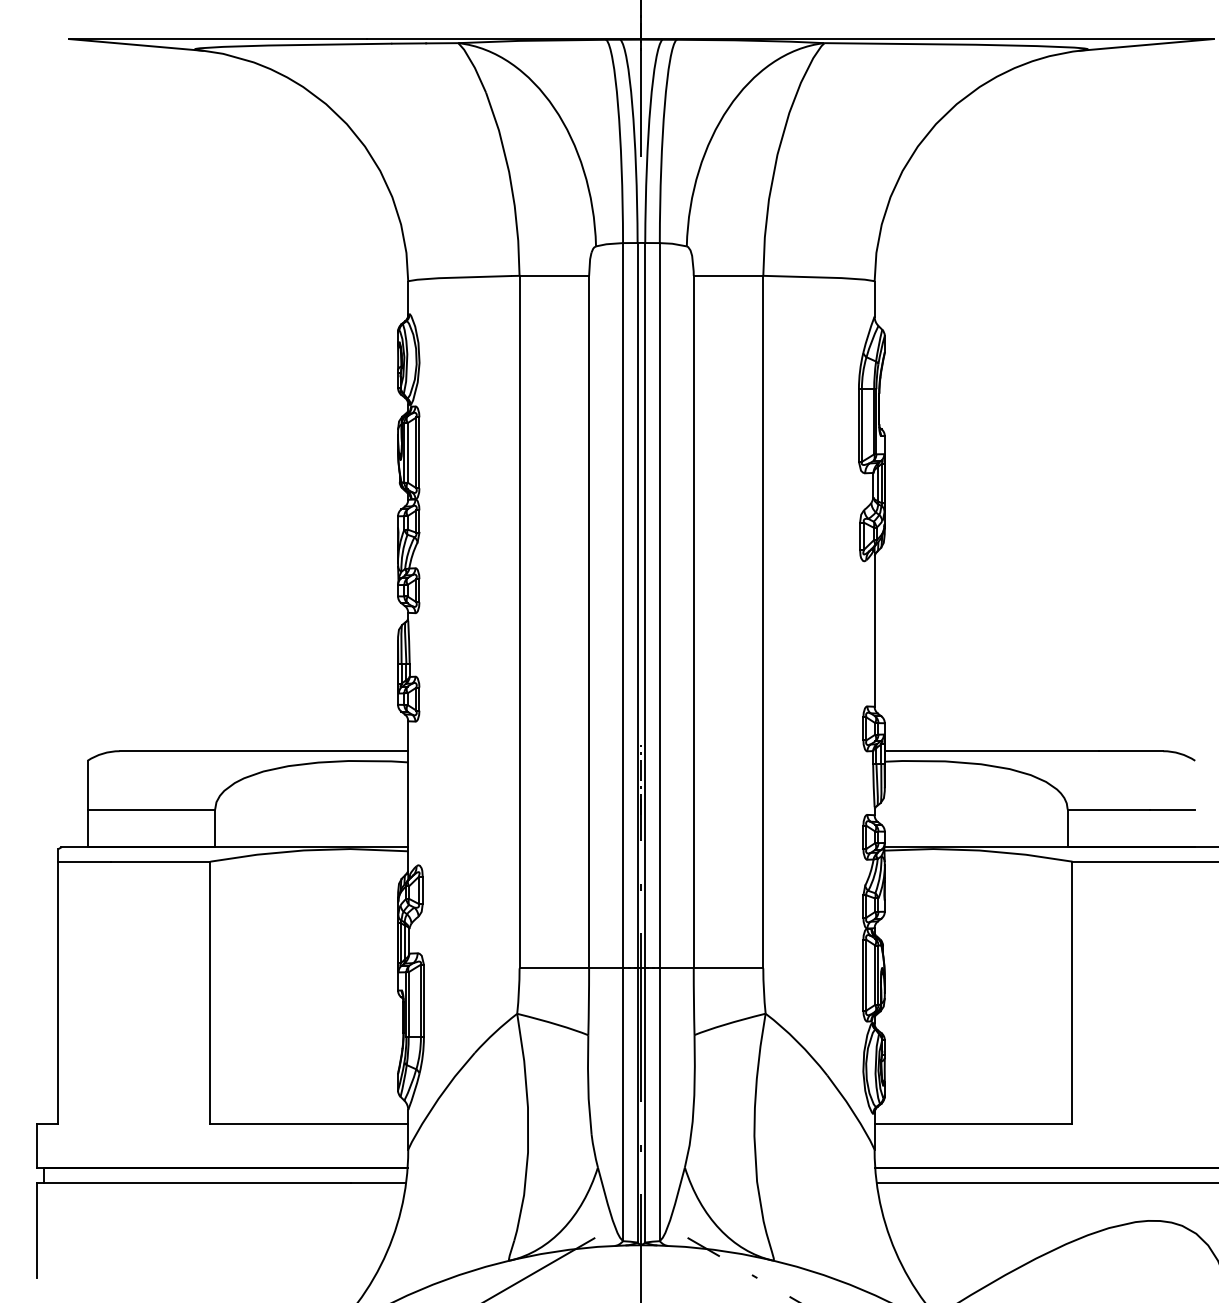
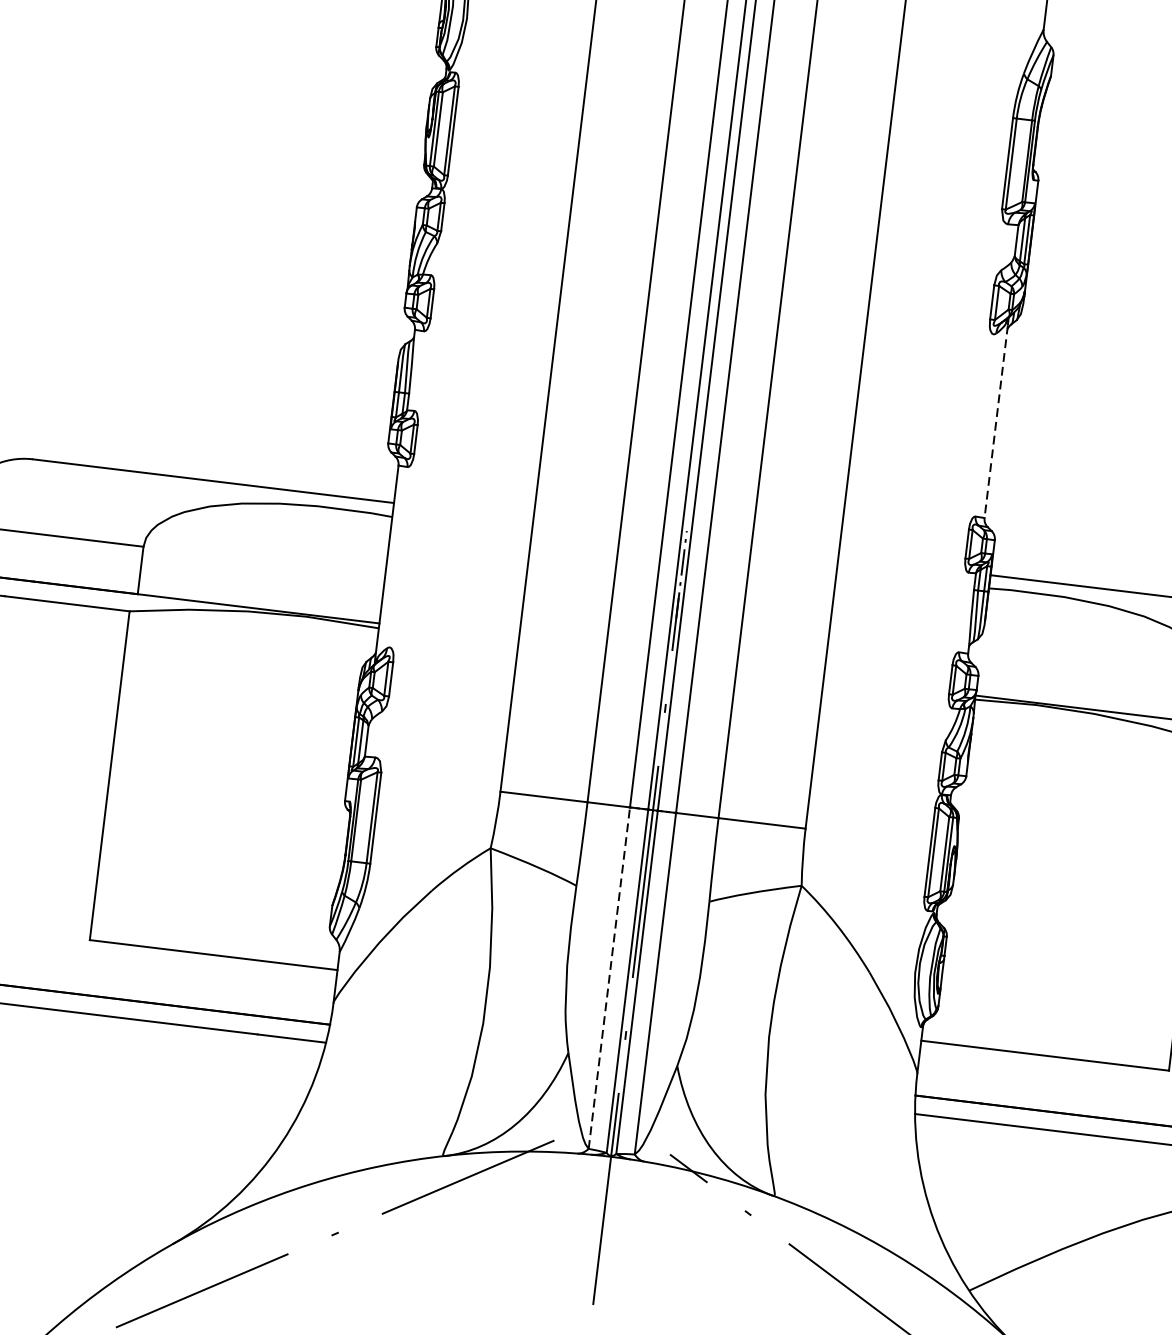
line: (874, 629) -> (996, 421), solid -> dashed
line: (623, 1104) -> (609, 977), solid -> dashed

